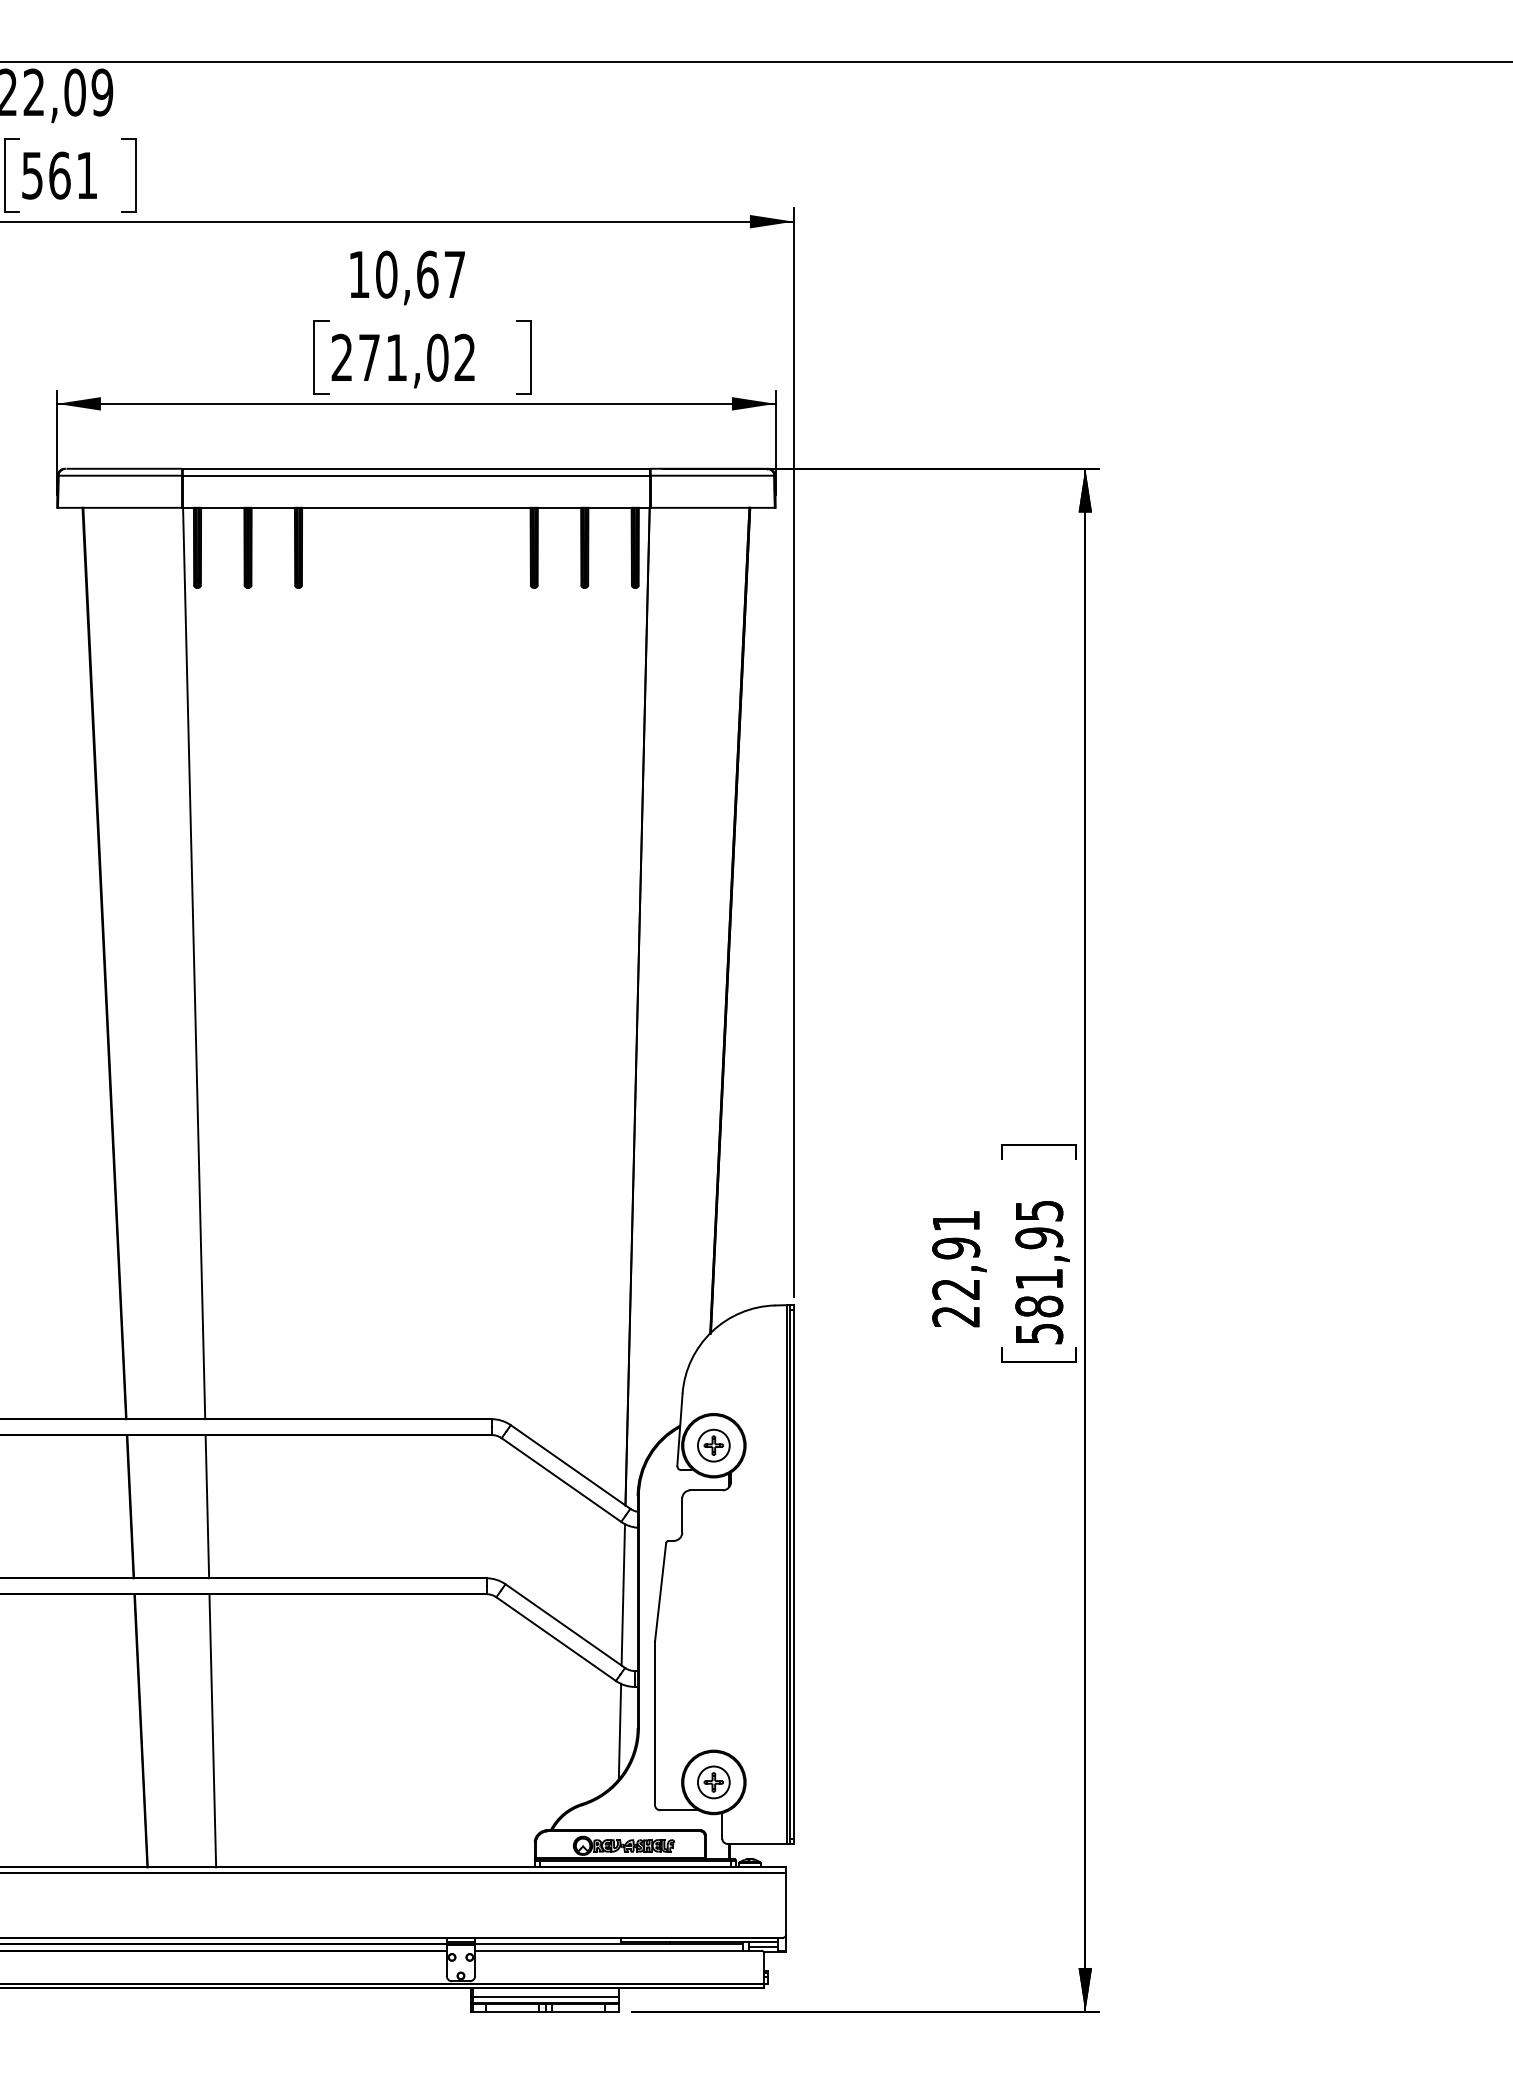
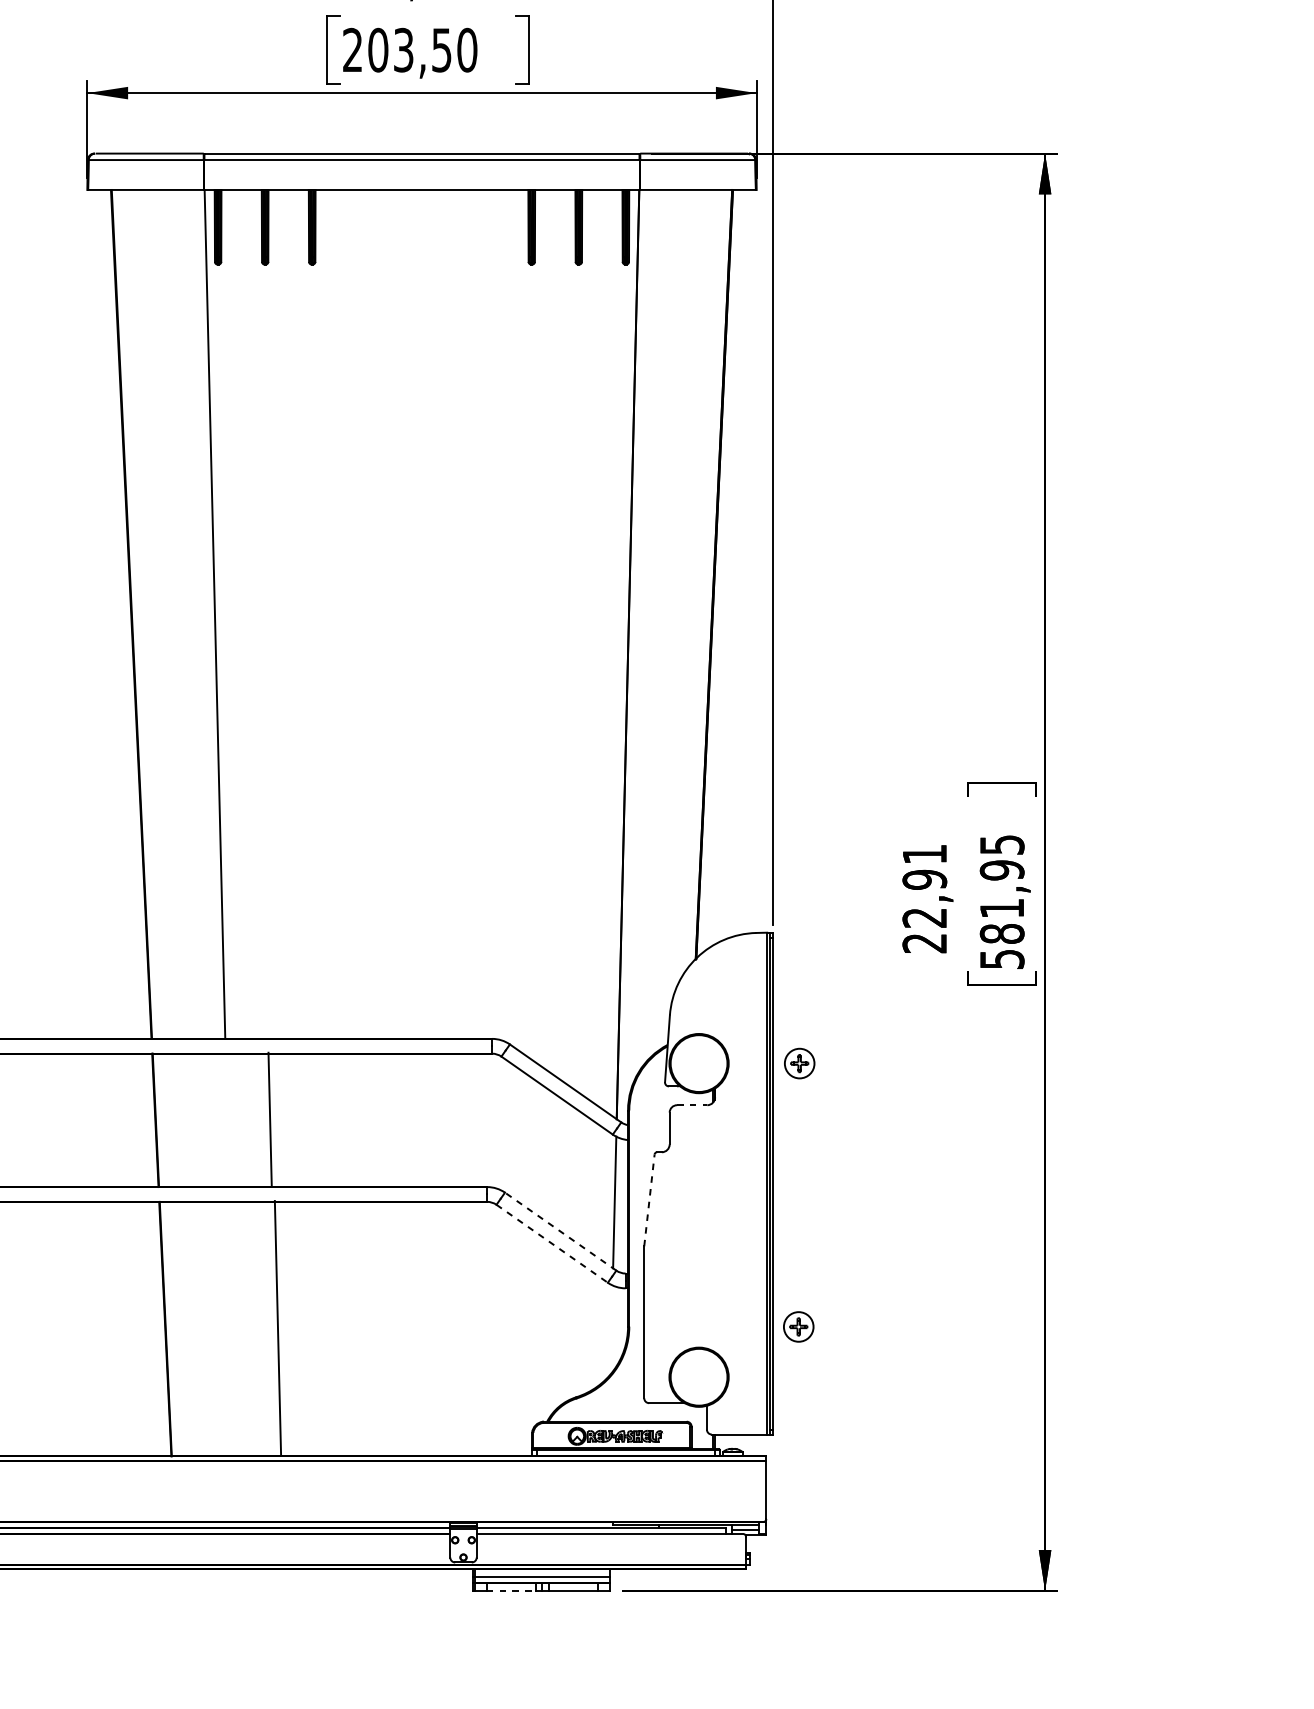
text: (416, 357) -> (422, 49), 271,02 -> 203,50
part: (713, 1445) -> (799, 1063), moved
line: (706, 1490) -> (692, 1105), solid -> dashed
line: (207, 1506) -> (270, 1119), moved
line: (660, 1592) -> (649, 1200), solid -> dashed
line: (565, 1626) -> (560, 1232), solid -> dashed
line: (556, 1639) -> (552, 1244), solid -> dashed
line: (212, 1730) -> (277, 1327), moved
line: (619, 1730) -> (611, 1328), removed
part: (713, 1782) -> (798, 1327), moved
line: (512, 2011) -> (511, 1590), solid -> dashed

